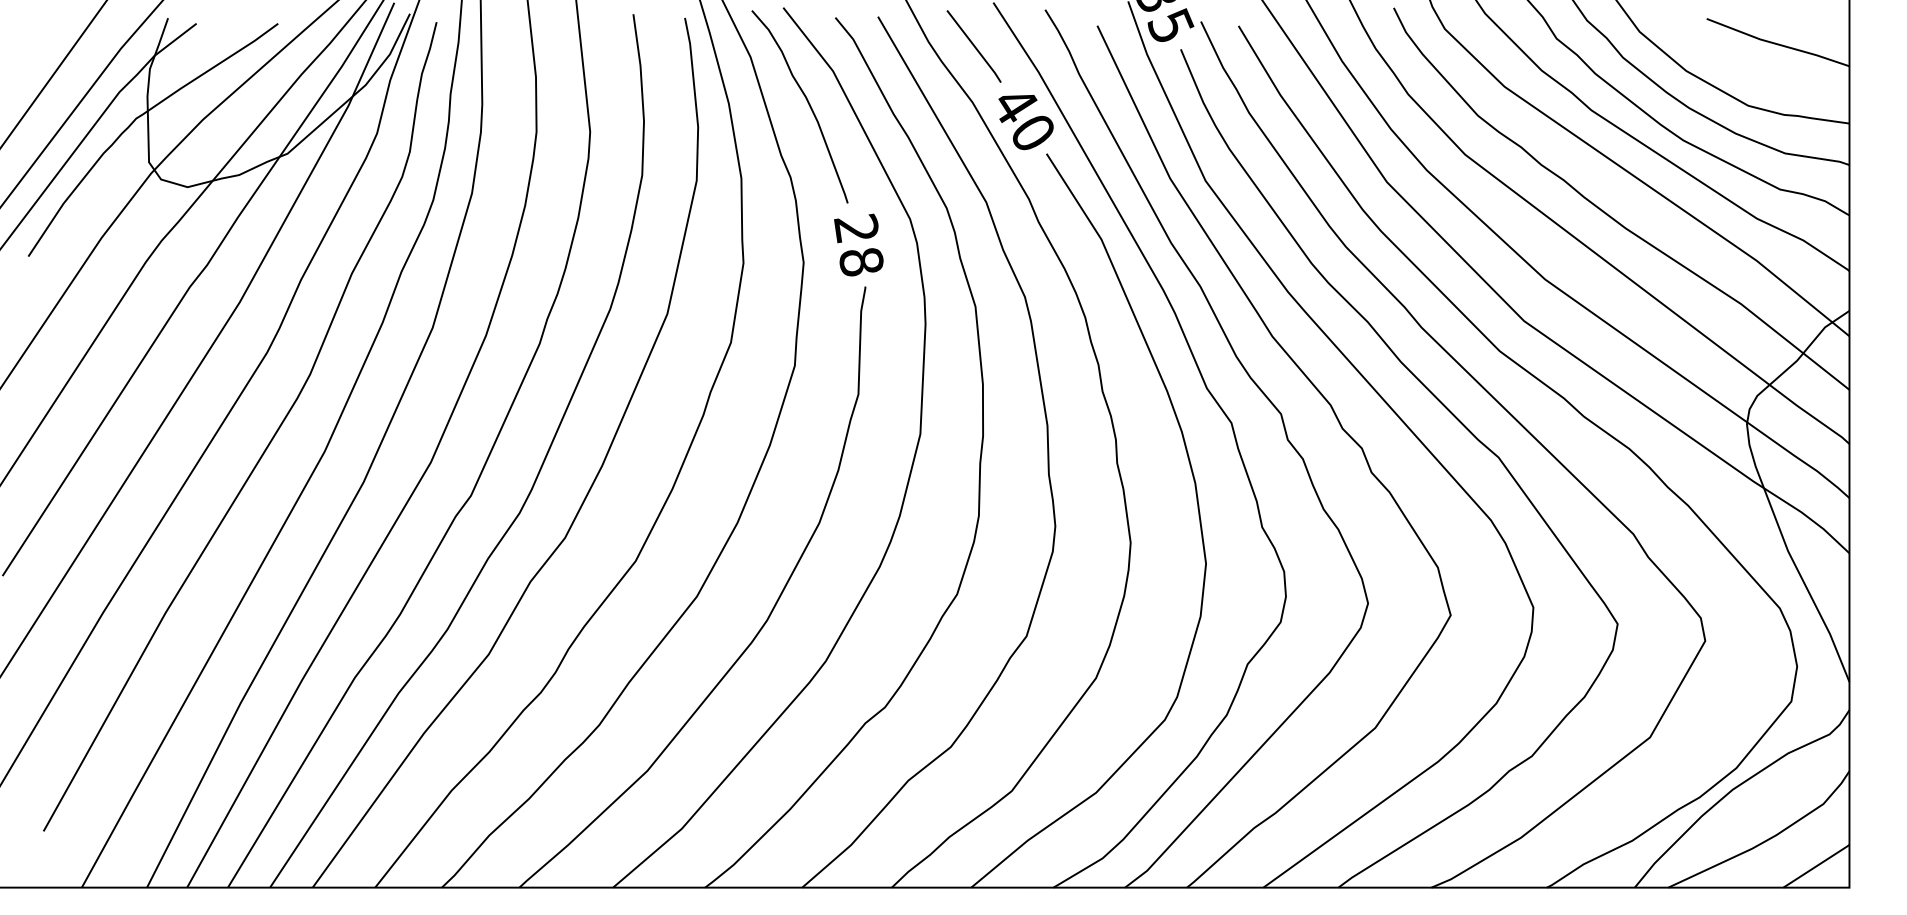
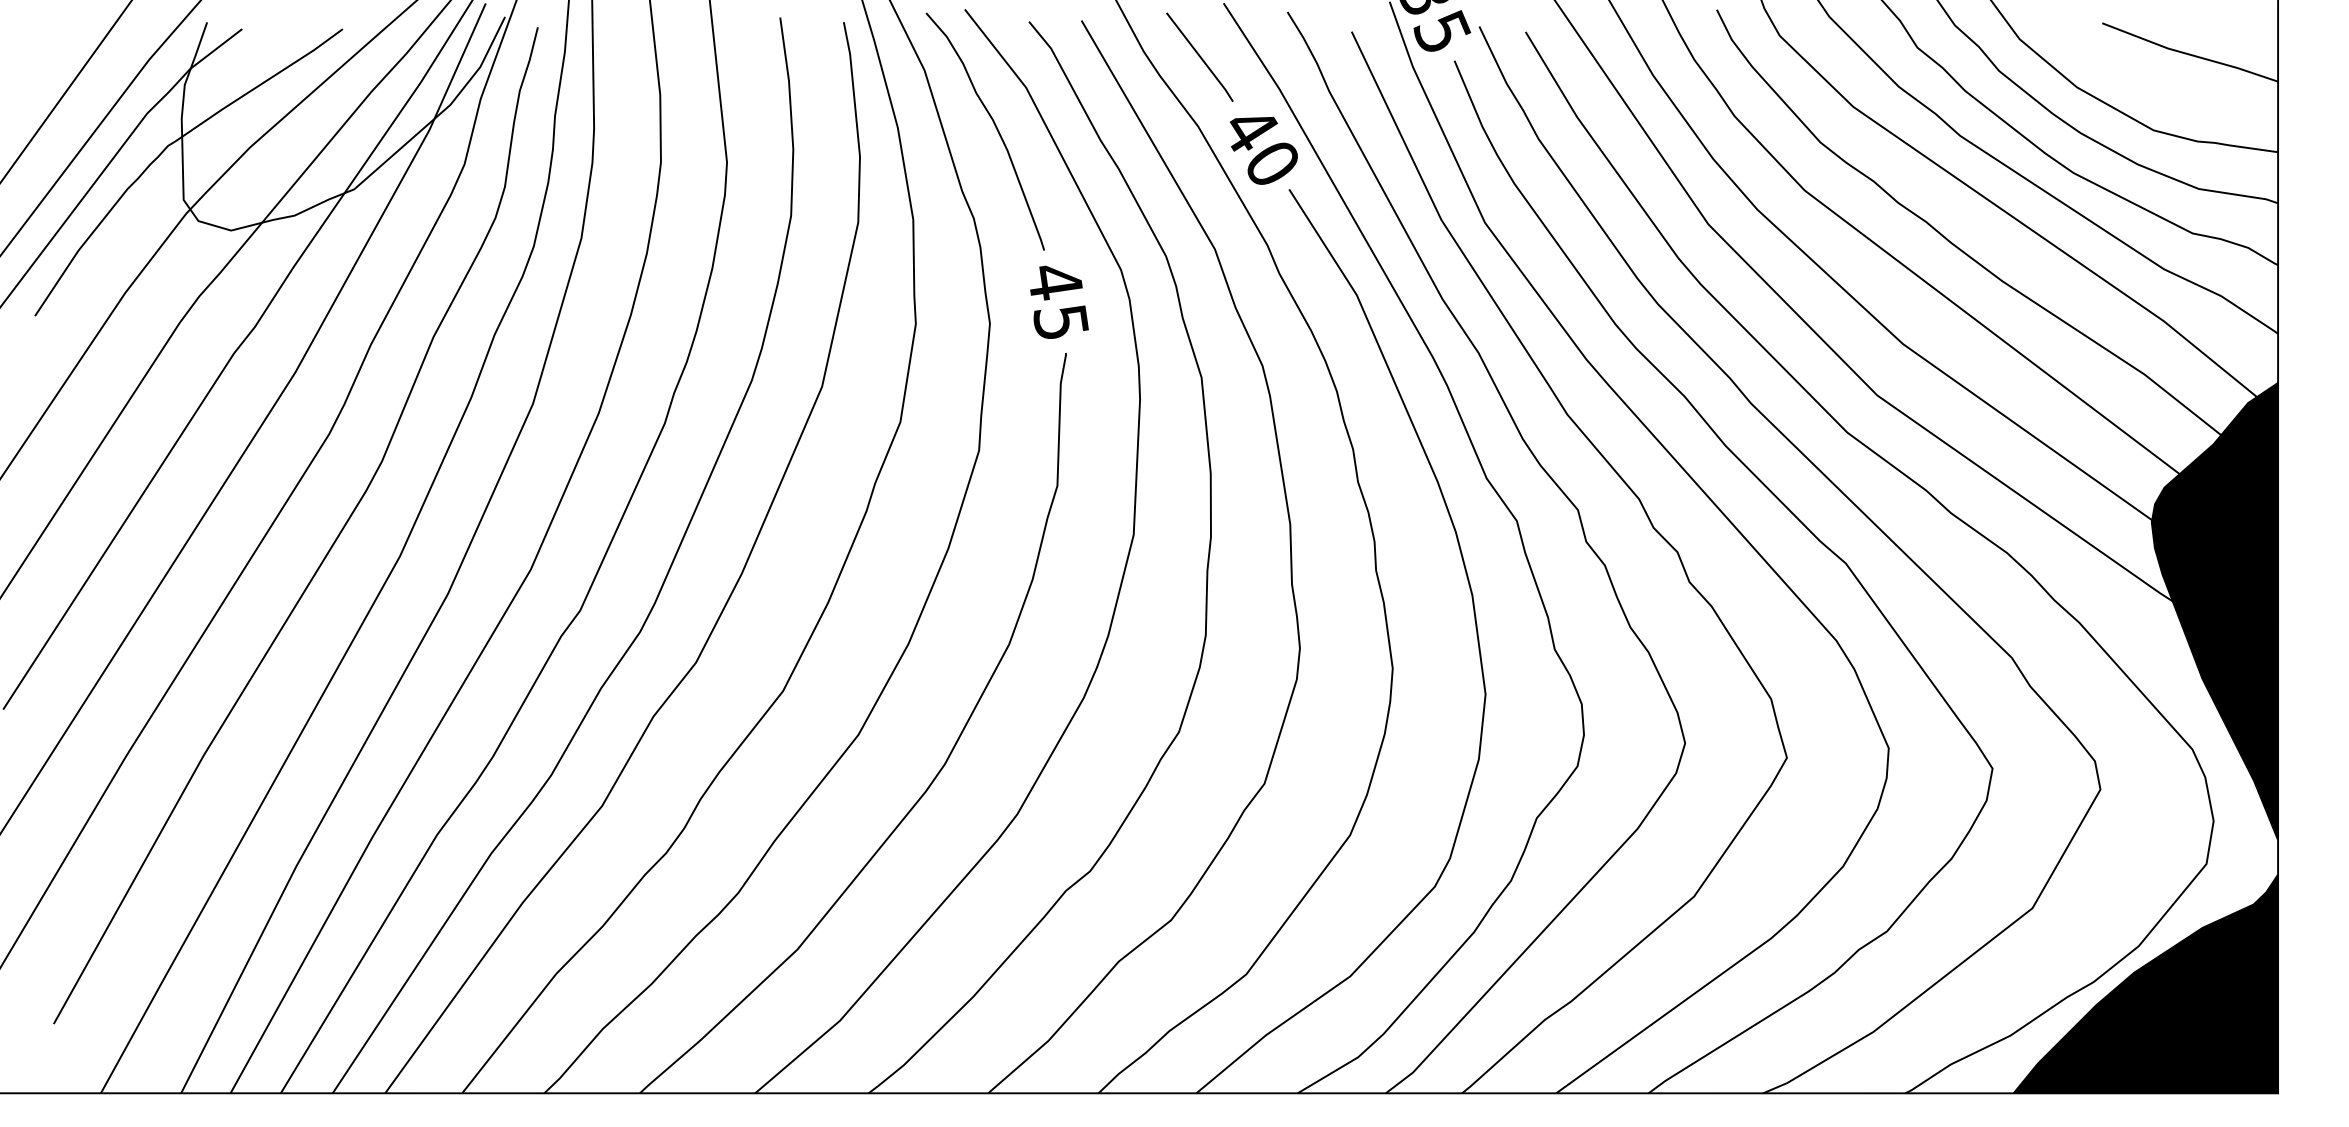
text: (858, 244) -> (1057, 301), 28 -> 45
fill: (1797, 496) -> (2214, 611), added
fill: (1741, 798) -> (2145, 983), added

